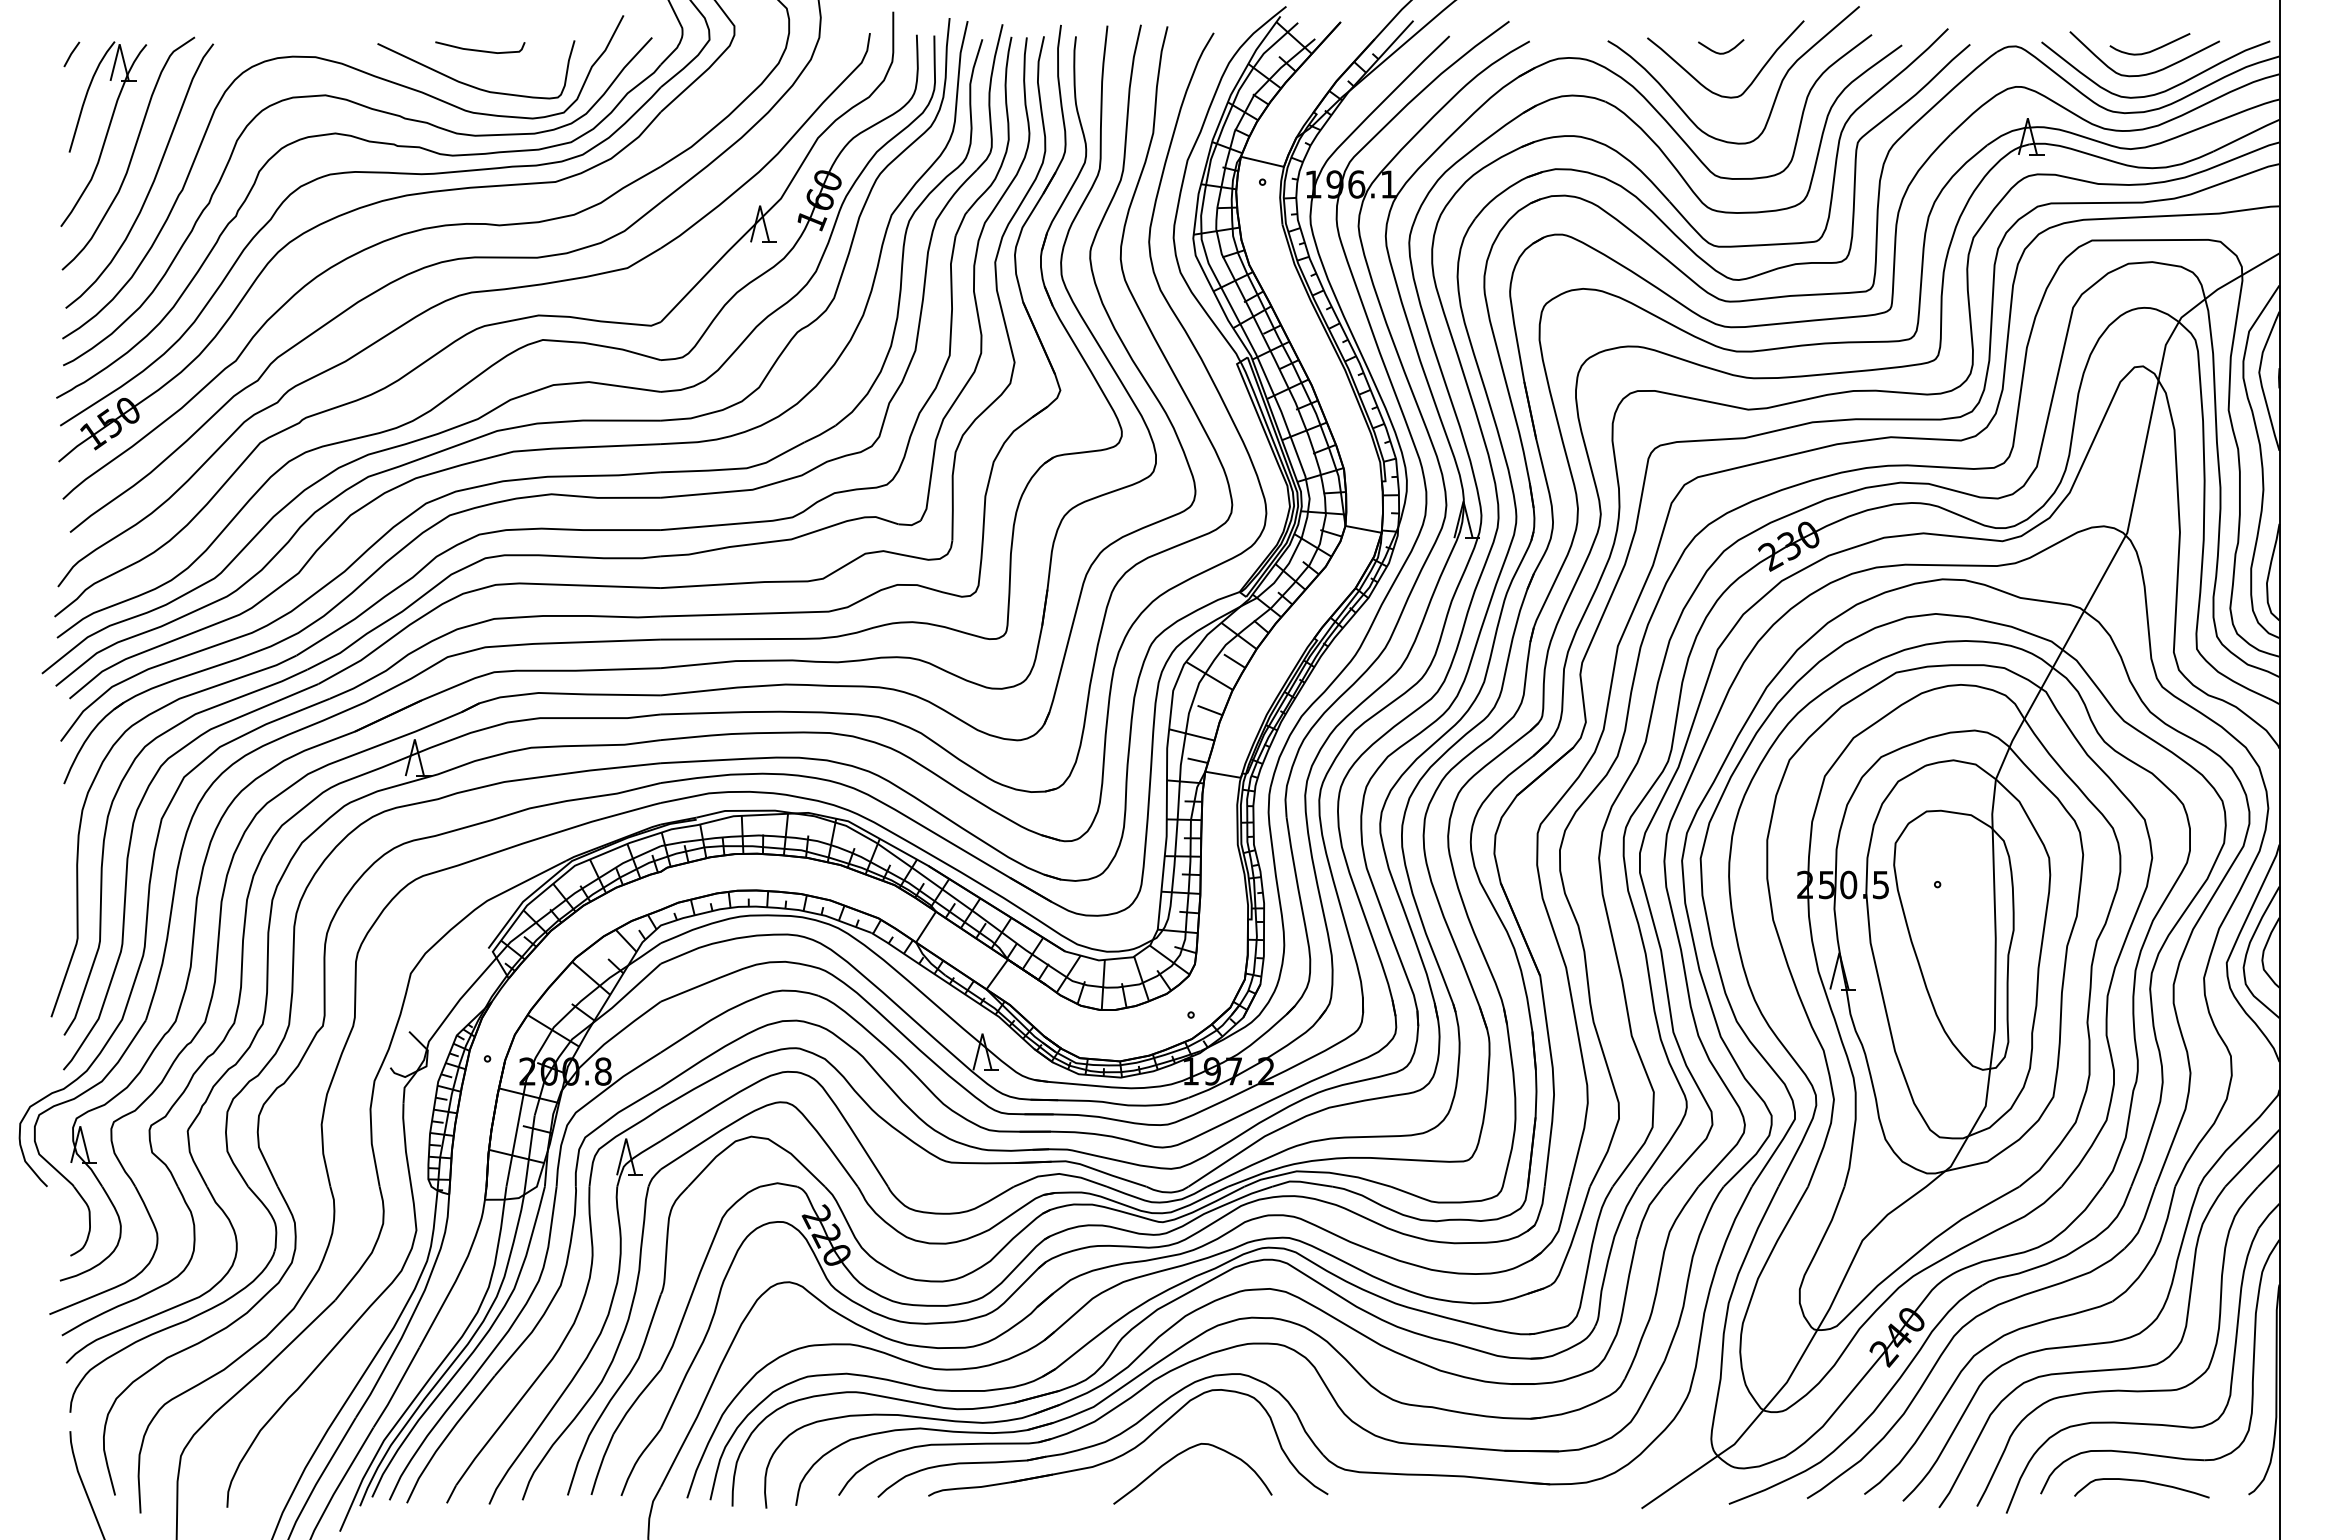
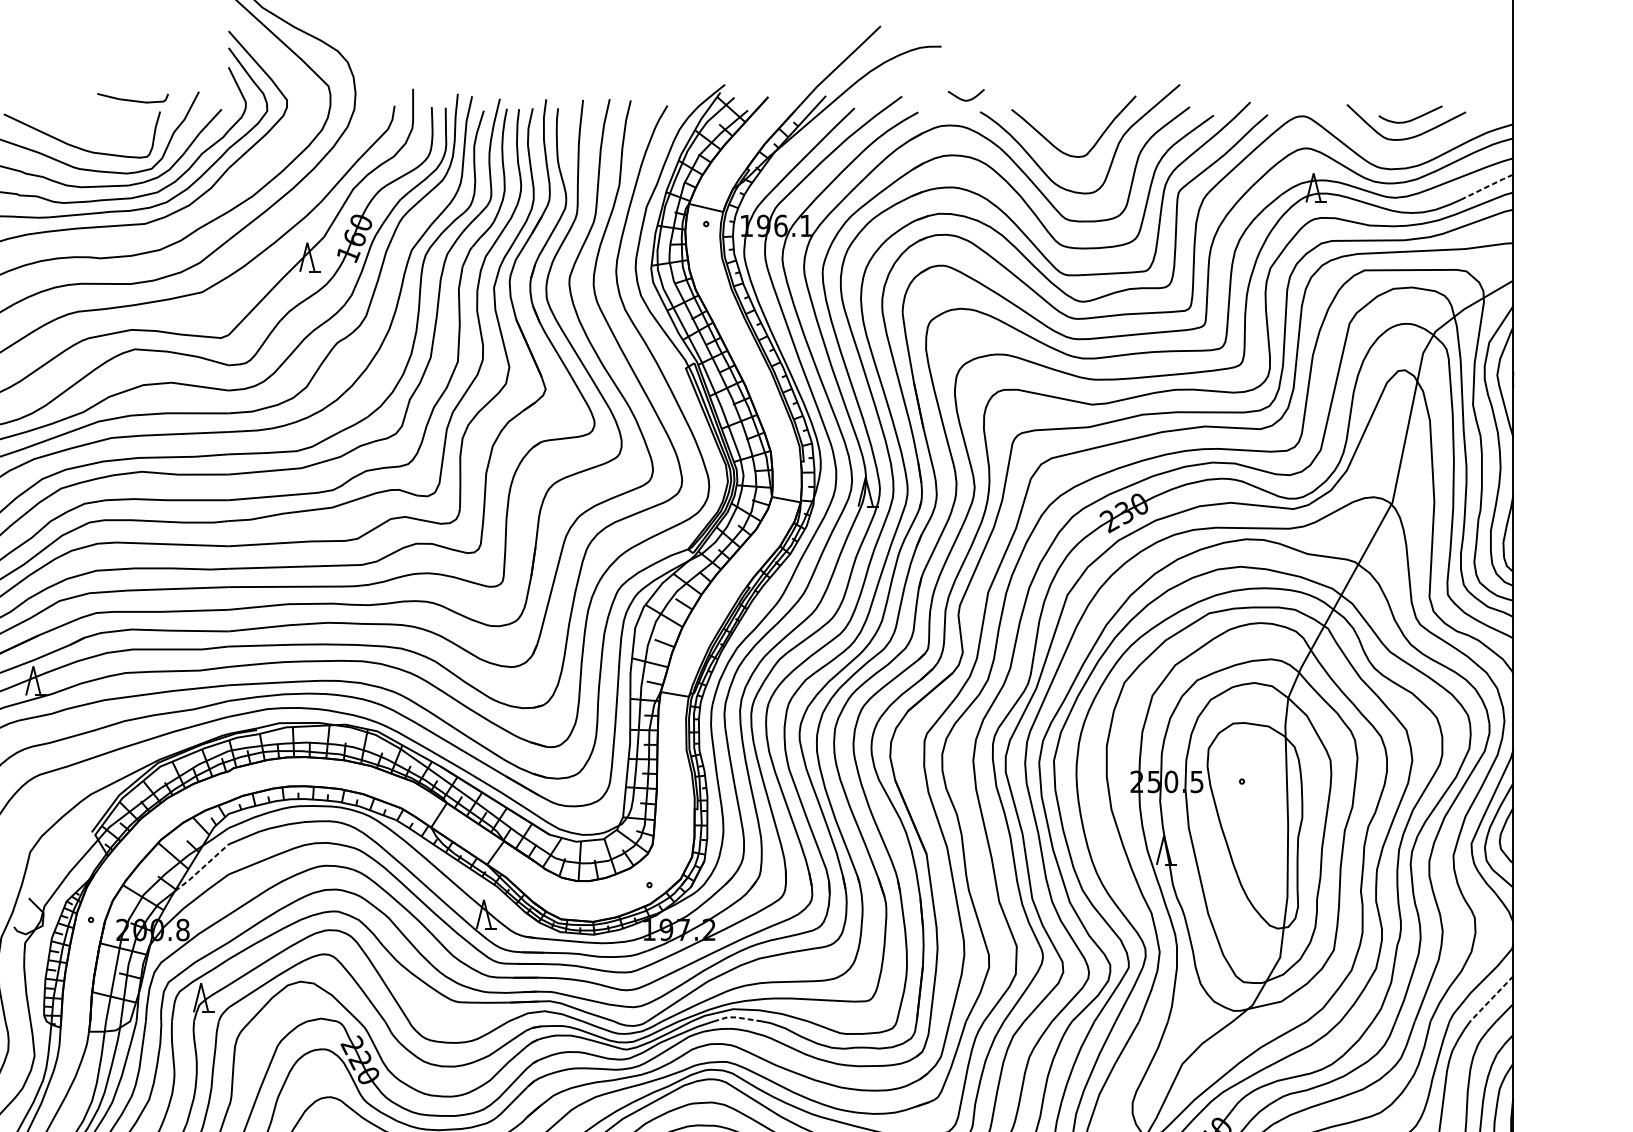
curve: (478, 49) -> (131, 99), moved
curve: (1721, 52) -> (966, 99), moved
curve: (2163, 90) -> (1421, 151), removed
line: (2247, 135) -> (1487, 187), solid -> dashed
line: (627, 994) -> (202, 868), solid -> dashed
line: (2252, 1158) -> (1491, 998), solid -> dashed
line: (1300, 1181) -> (736, 1017), solid -> dashed

